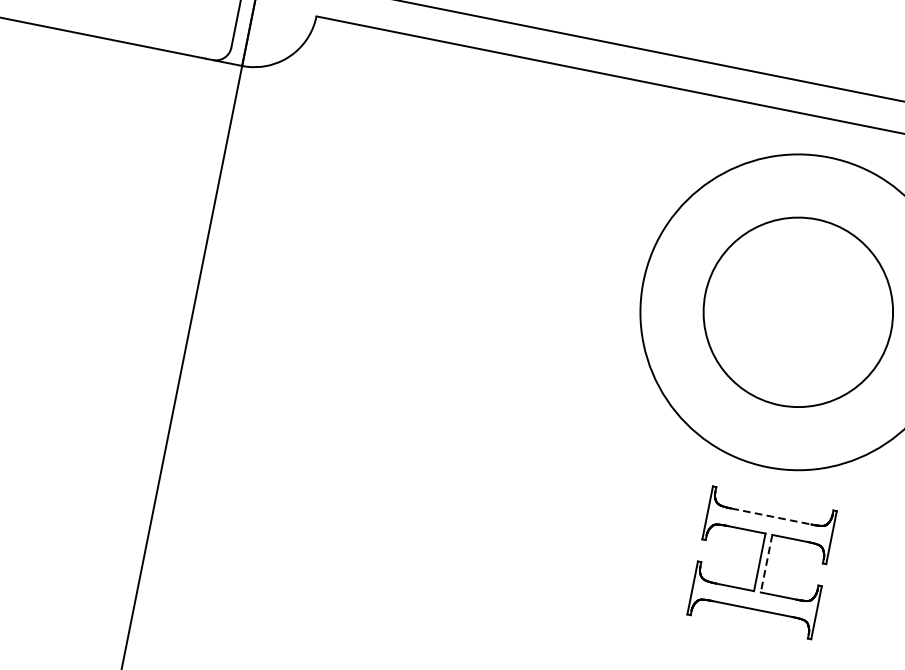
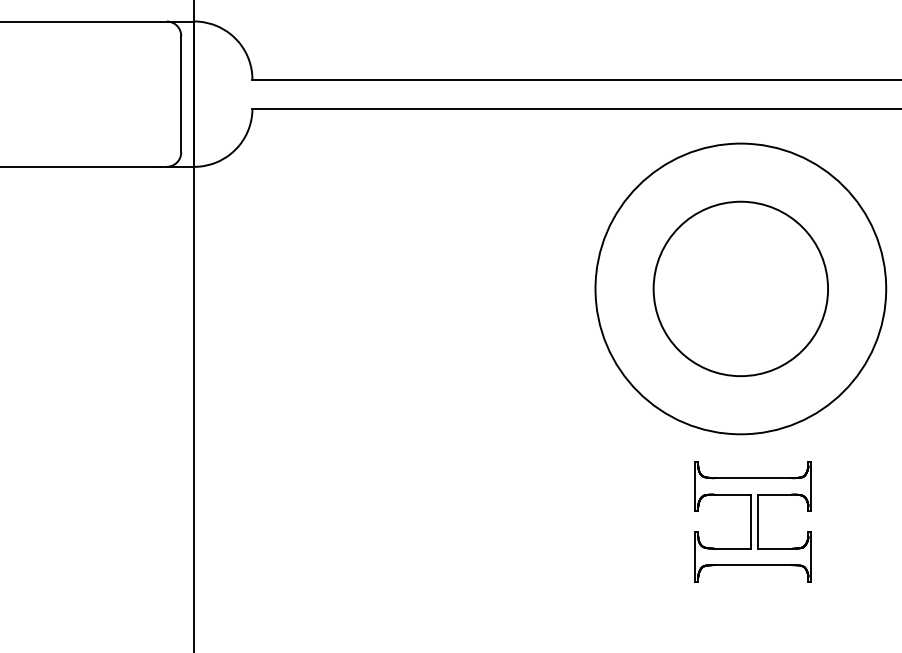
line: (771, 516) -> (753, 478), dashed -> solid
line: (766, 564) -> (757, 522), dashed -> solid

